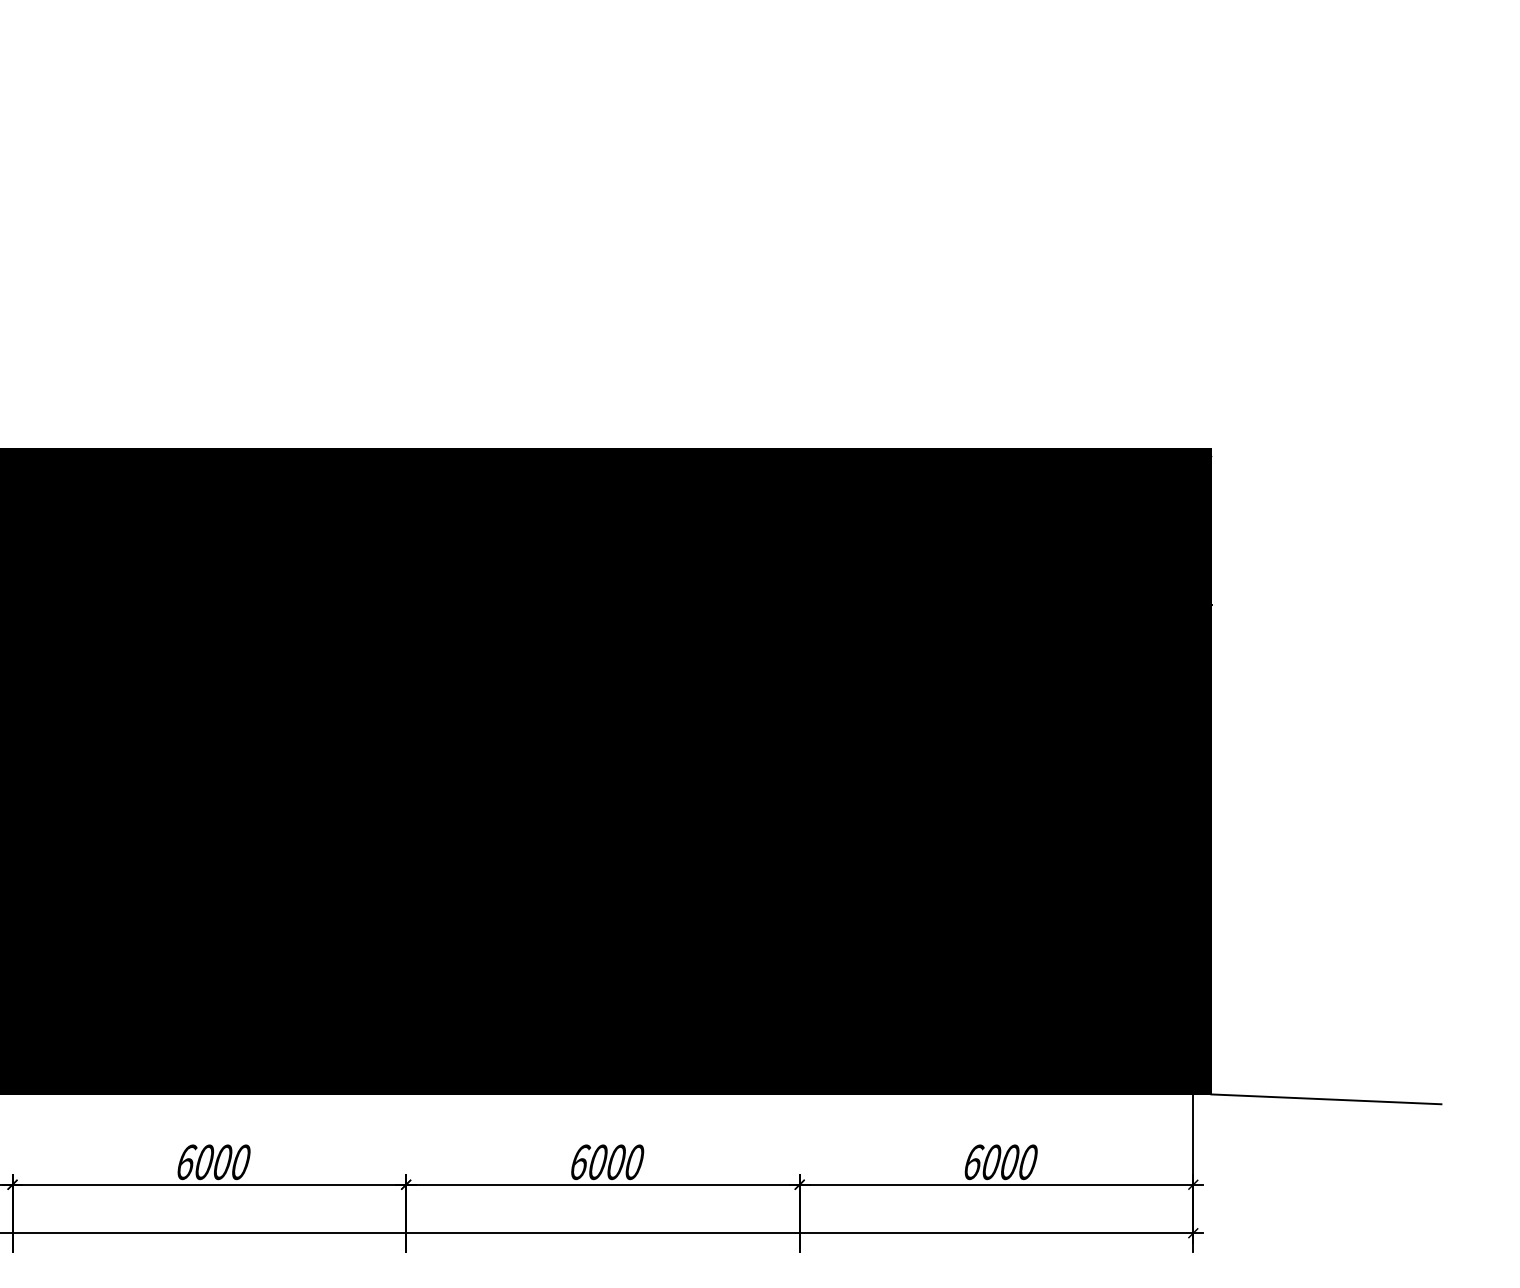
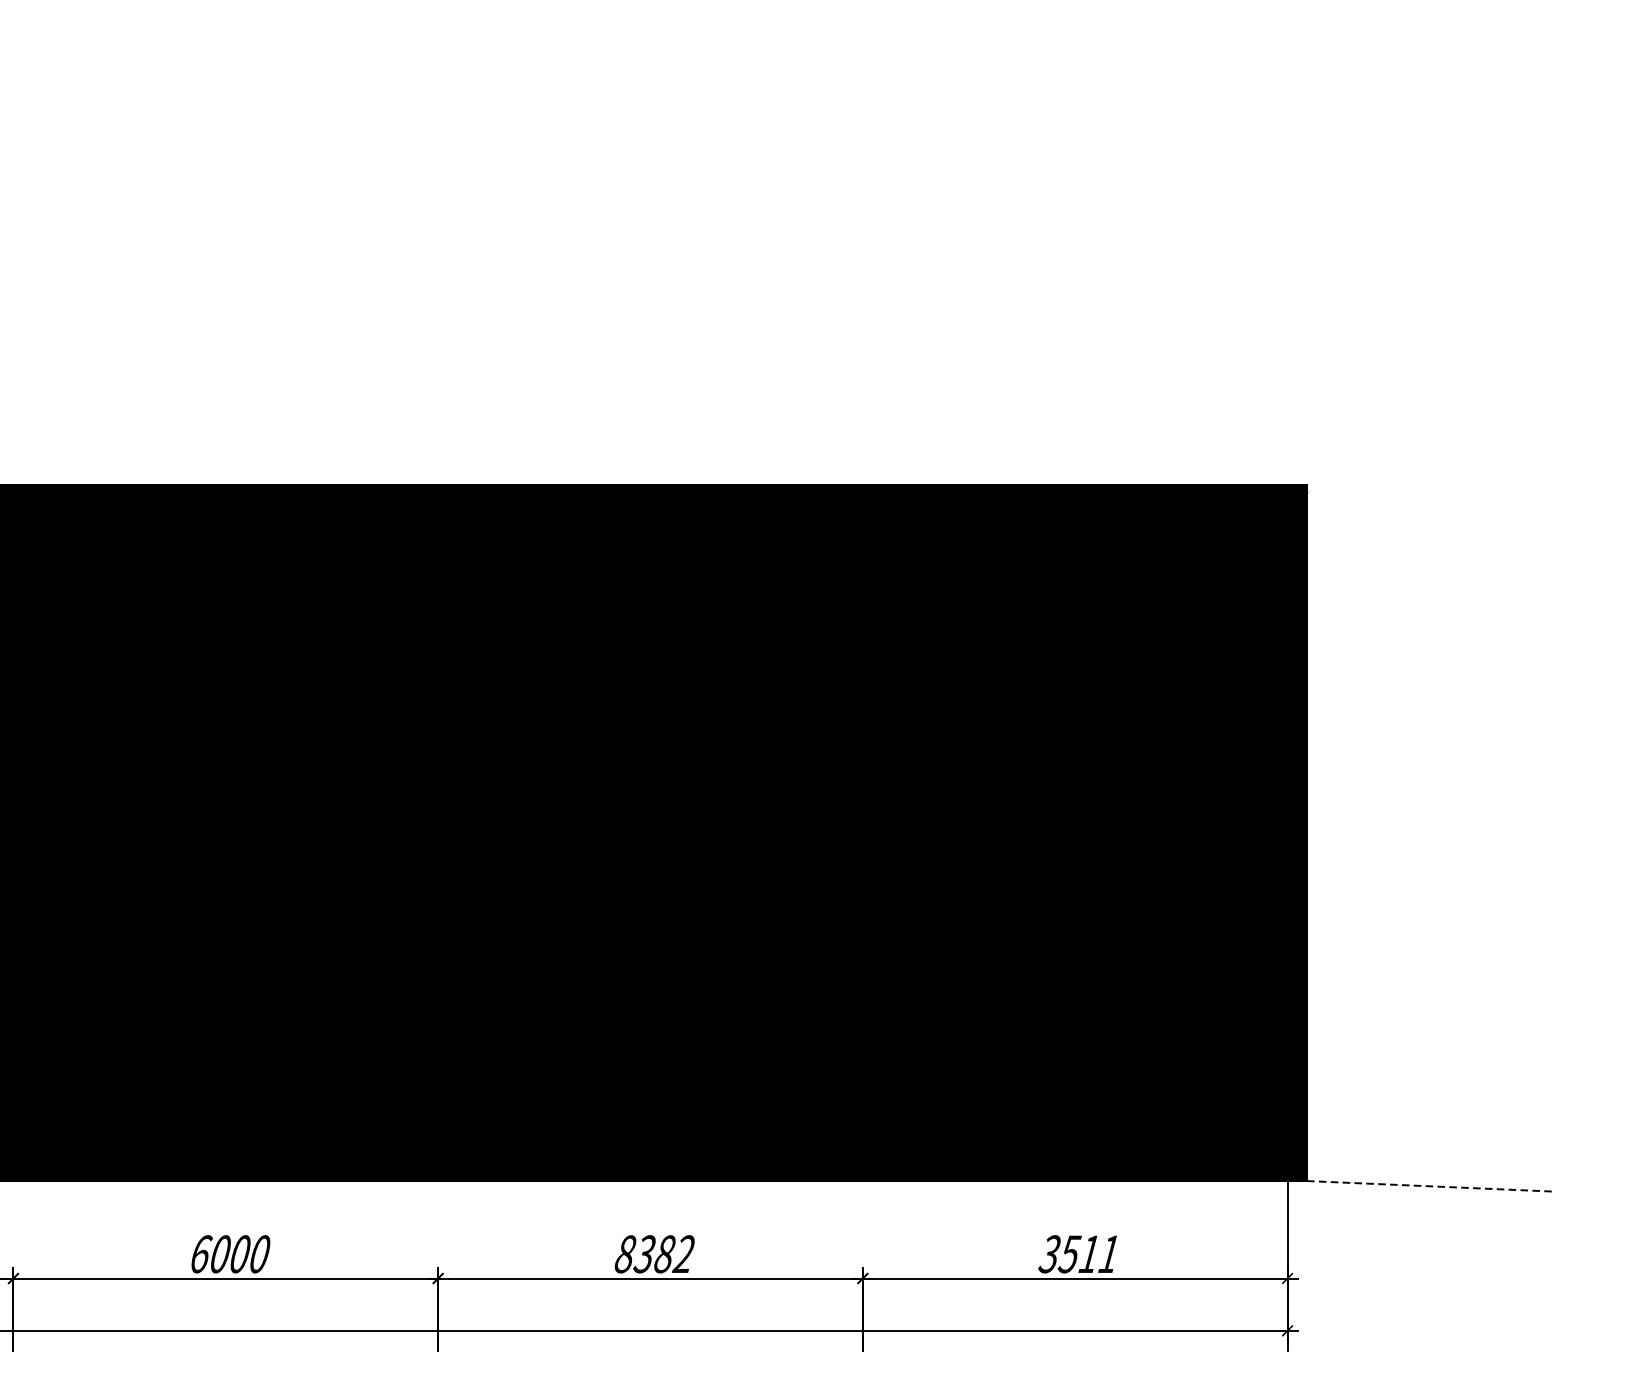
line: (1326, 1099) -> (1431, 1186), solid -> dashed
text: (606, 1162) -> (654, 1254), 6000 -> 8382
text: (999, 1162) -> (1078, 1254), 6000 -> 3511

